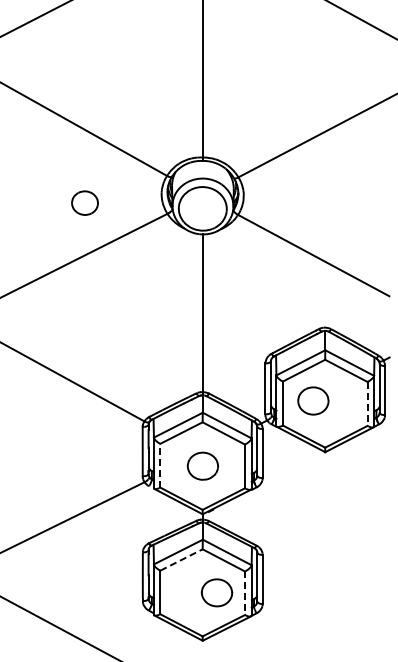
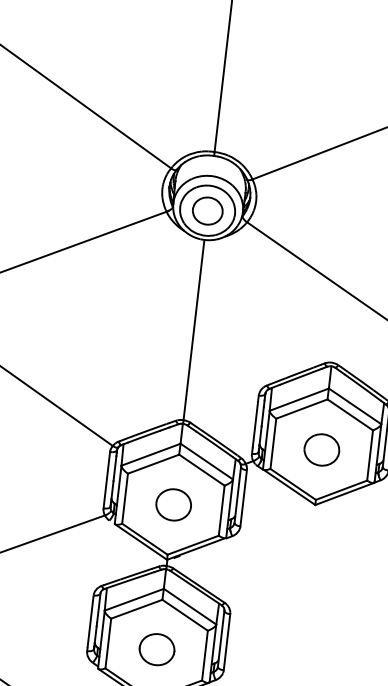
part: (84, 202) -> (207, 210), moved
part: (313, 400) -> (322, 449), moved
line: (367, 403) -> (370, 454), dashed -> solid
line: (160, 465) -> (125, 498), dashed -> solid
line: (181, 560) -> (136, 609), dashed -> solid
part: (216, 592) -> (156, 649), moved
line: (244, 593) -> (204, 655), dashed -> solid

